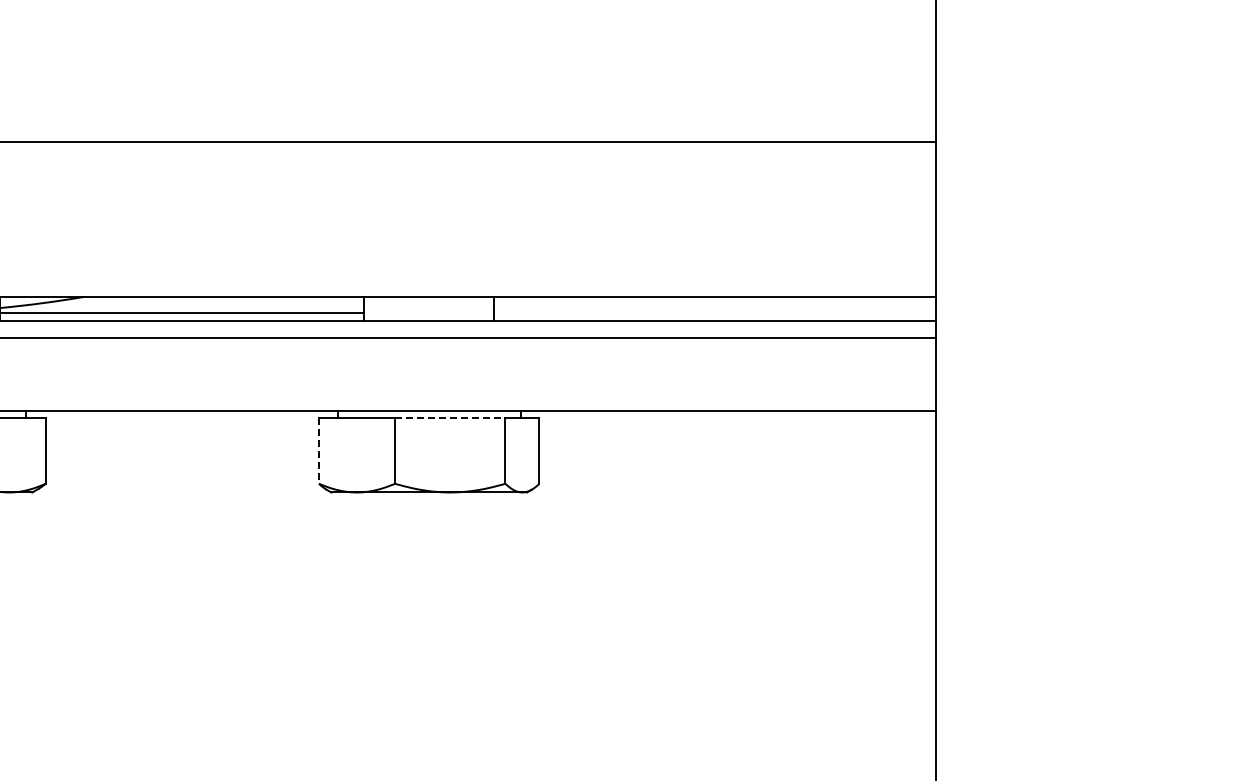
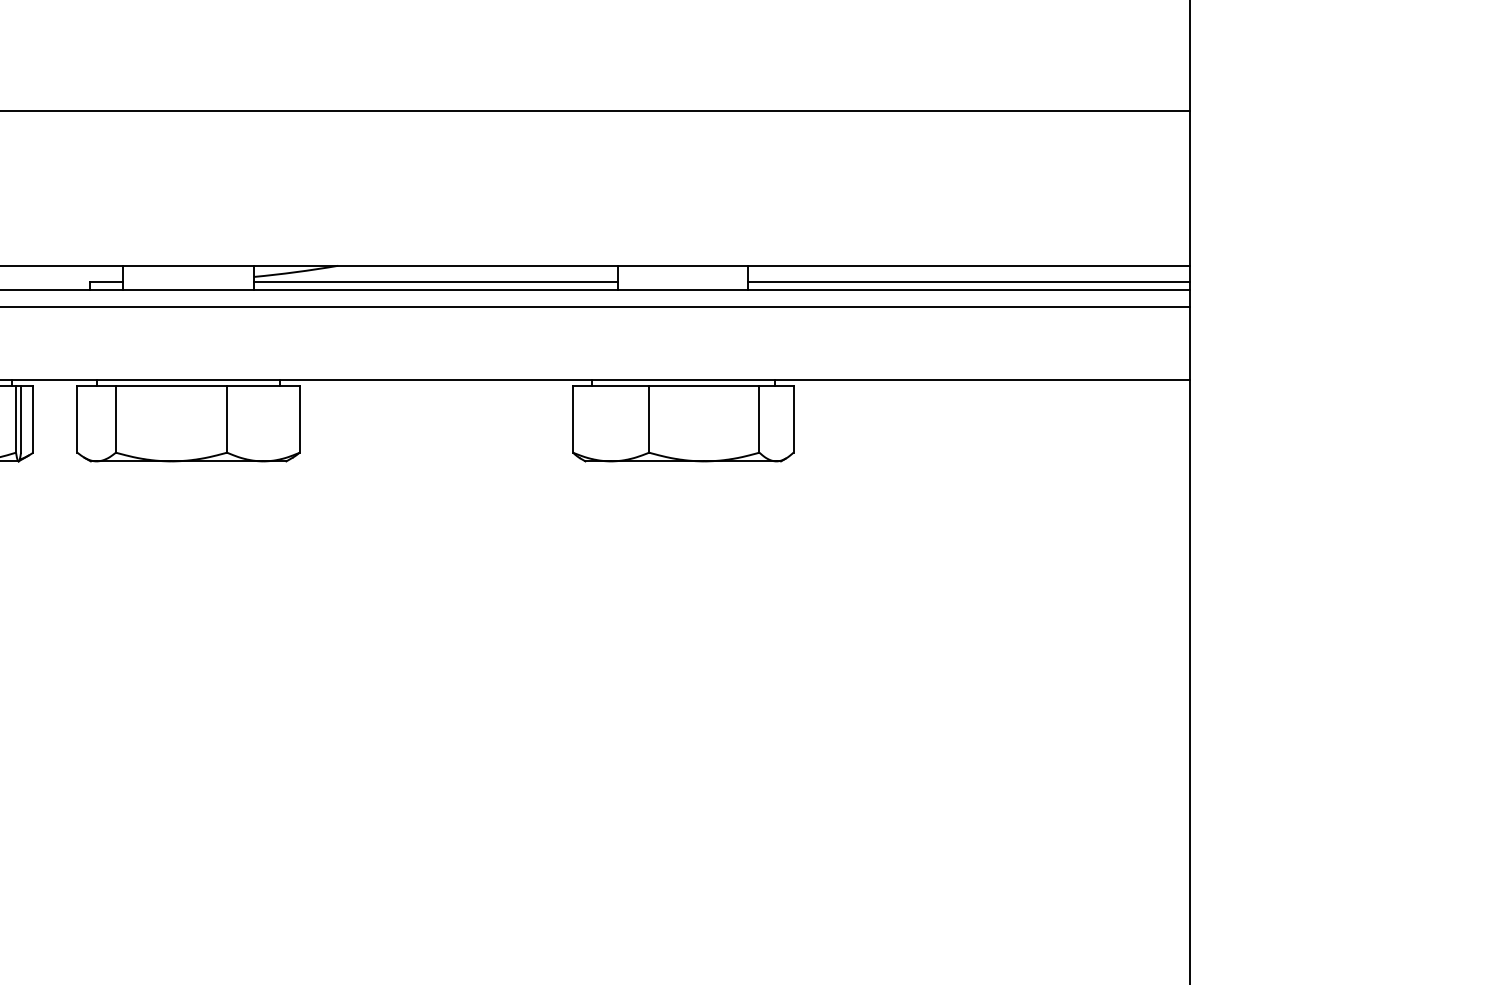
line: (715, 313) -> (969, 282), added
line: (450, 417) -> (704, 386), dashed -> solid
line: (318, 451) -> (572, 420), dashed -> solid

